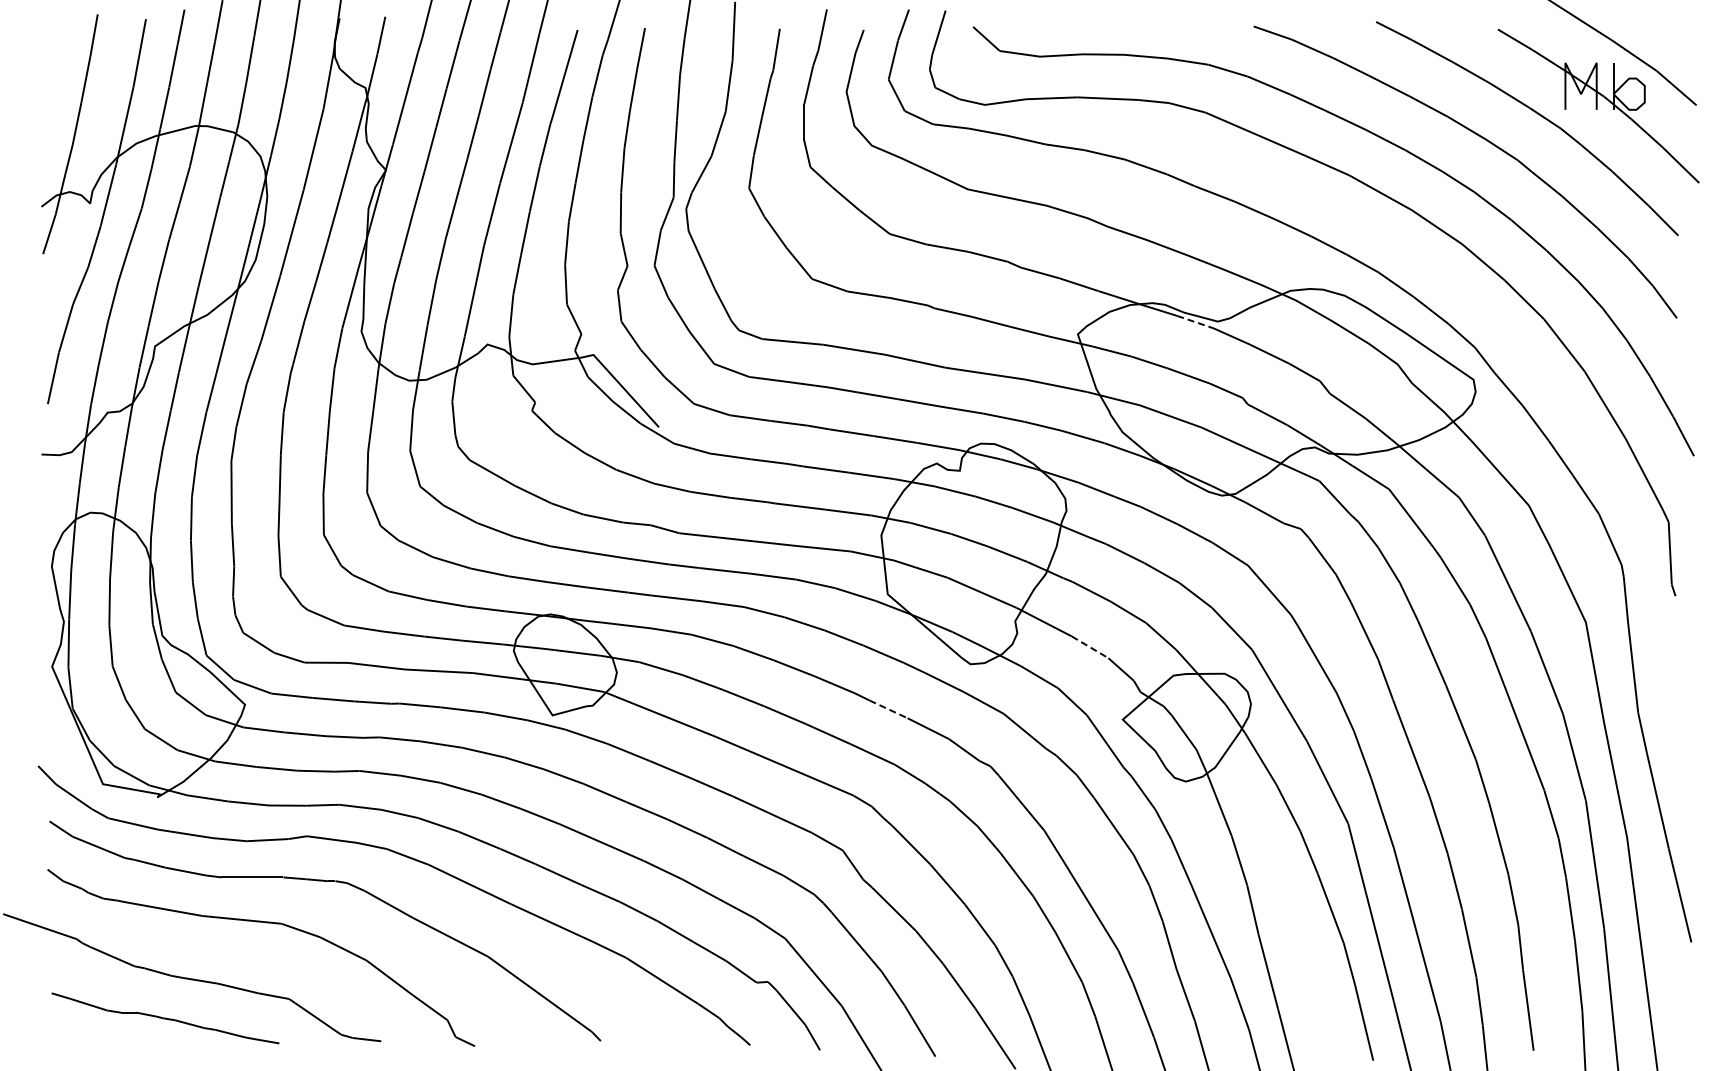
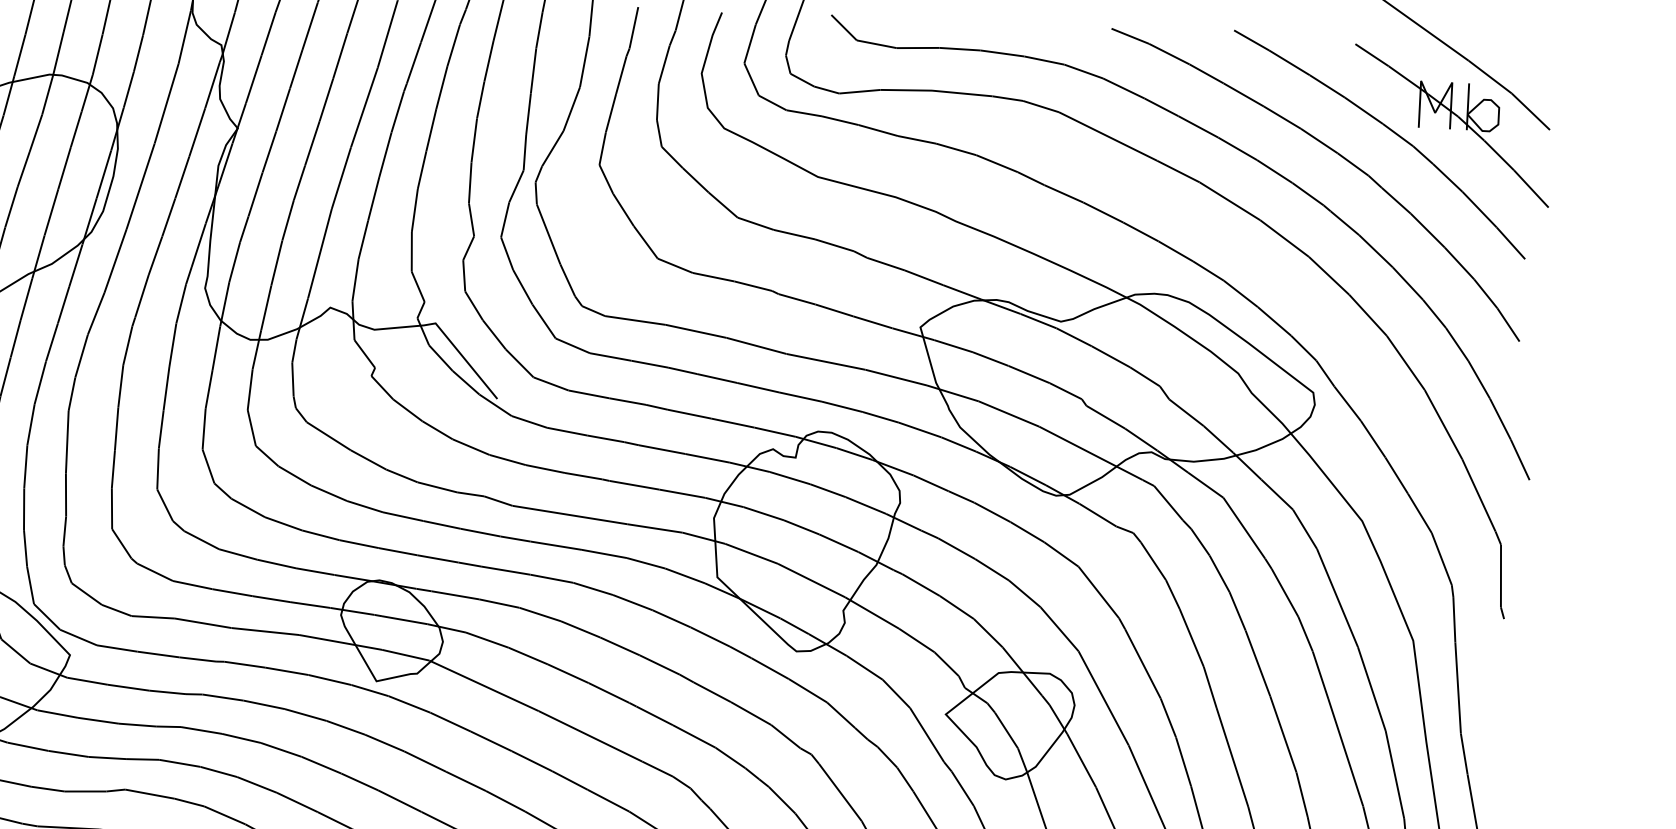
line: (1196, 322) -> (1039, 321), dashed -> solid
line: (1090, 647) -> (917, 640), dashed -> solid
line: (889, 709) -> (713, 692), dashed -> solid

